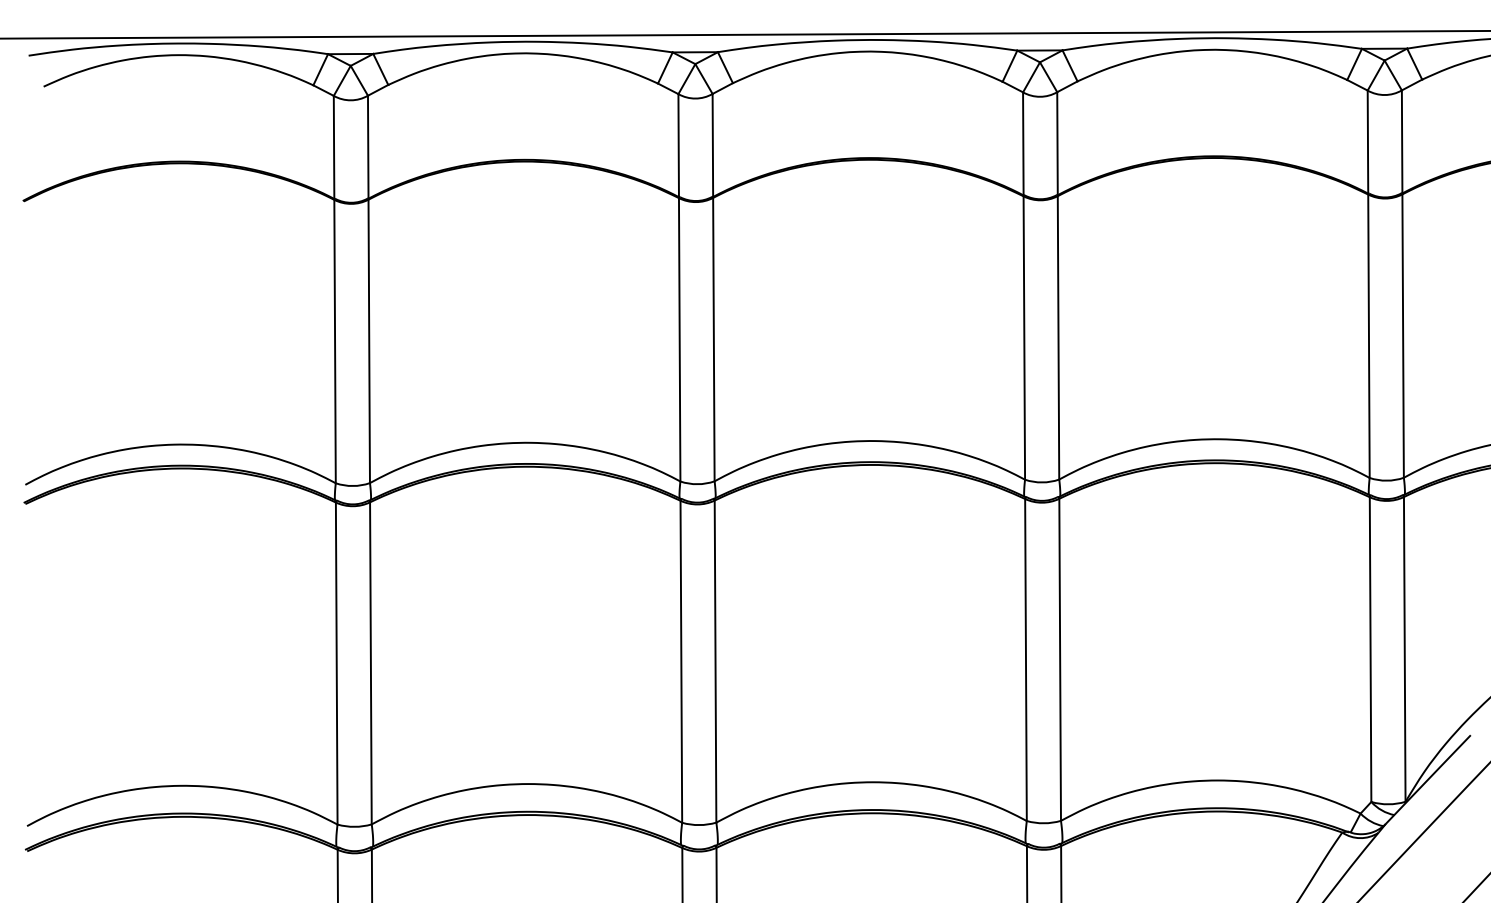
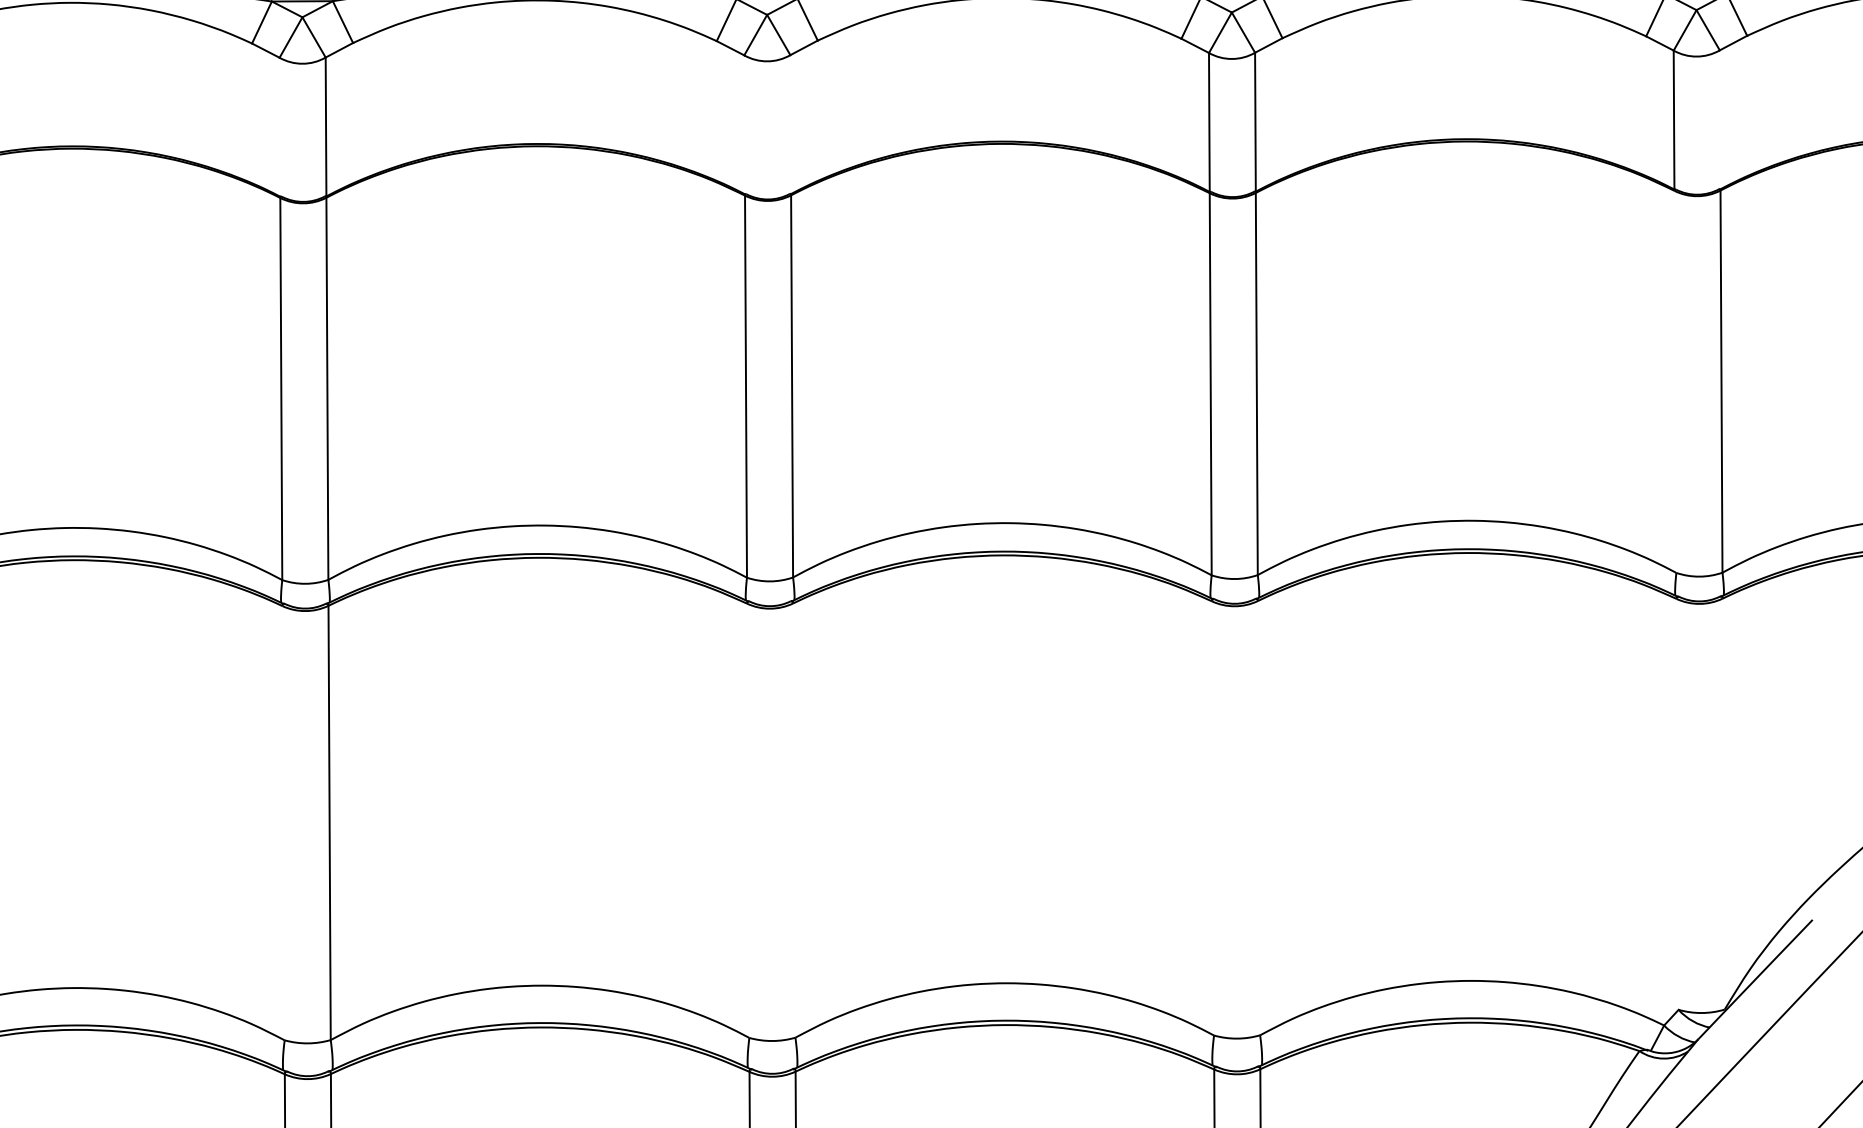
line: (1401, 141) -> (1719, 119), removed
line: (712, 144) -> (790, 123), removed
line: (678, 145) -> (744, 124), removed
line: (333, 146) -> (279, 125), removed
line: (1368, 335) -> (1674, 380), removed
line: (1370, 649) -> (1677, 804), removed
line: (1404, 649) -> (1723, 804), removed
line: (1025, 659) -> (1212, 817), removed
line: (1059, 659) -> (1258, 817), removed
line: (681, 661) -> (748, 820), removed
line: (715, 661) -> (794, 820), removed
line: (336, 663) -> (283, 823), removed

